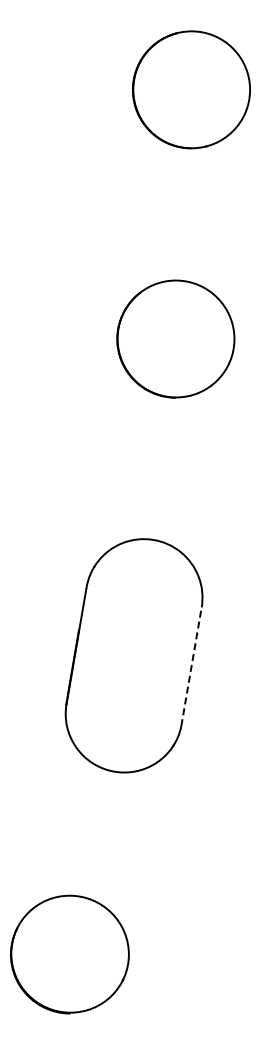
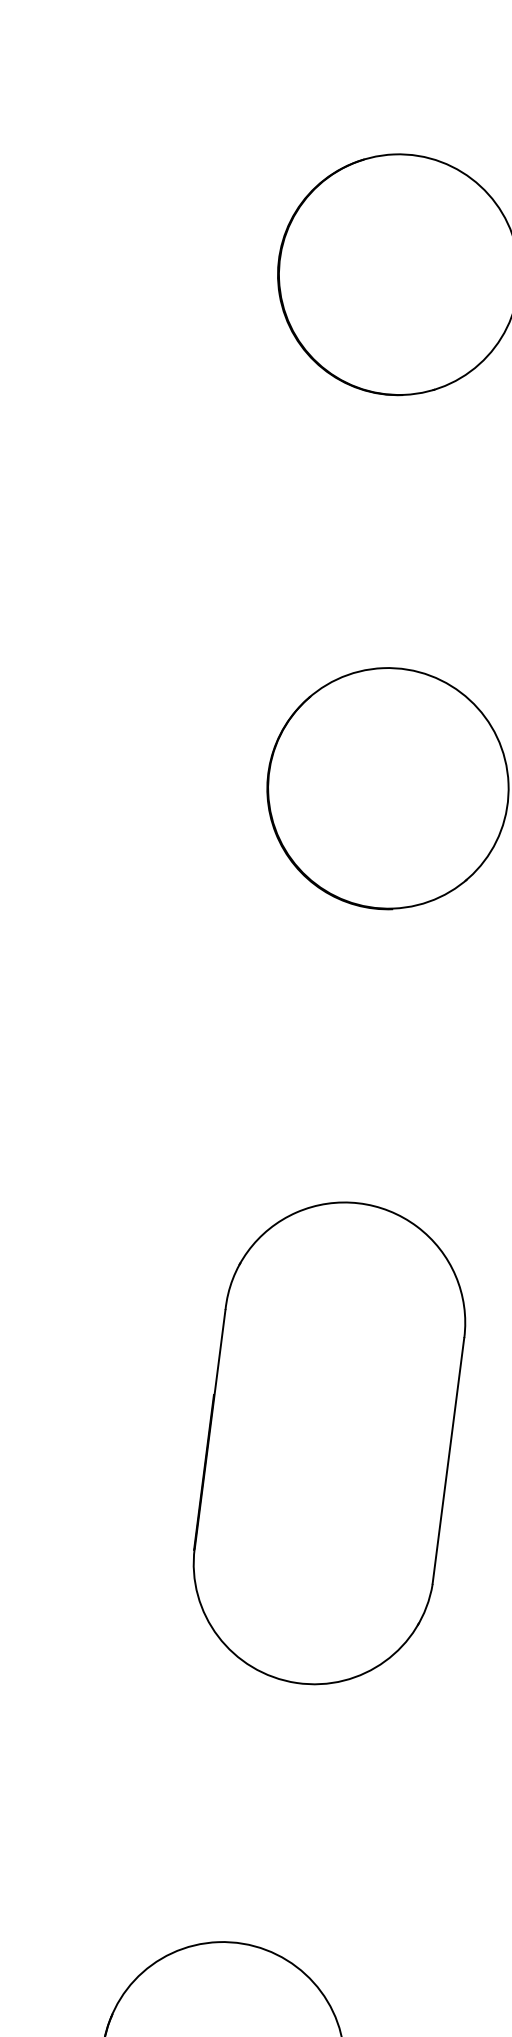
line: (191, 666) -> (448, 1460), dashed -> solid

